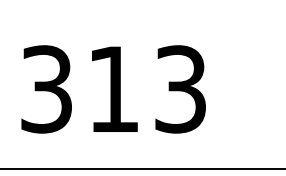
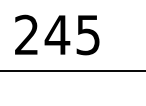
text: (113, 88) -> (57, 34), 313 -> 245

